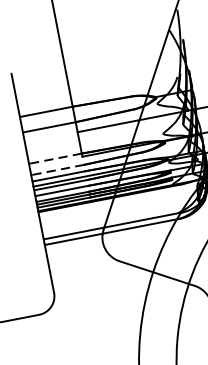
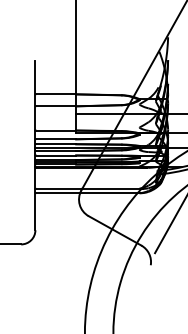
line: (56, 158) -> (56, 130), dashed -> solid
line: (58, 170) -> (56, 139), dashed -> solid

